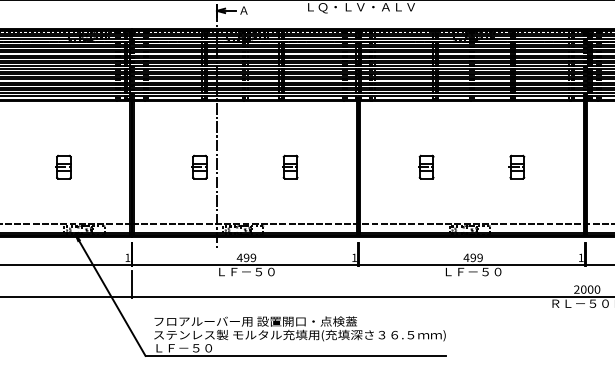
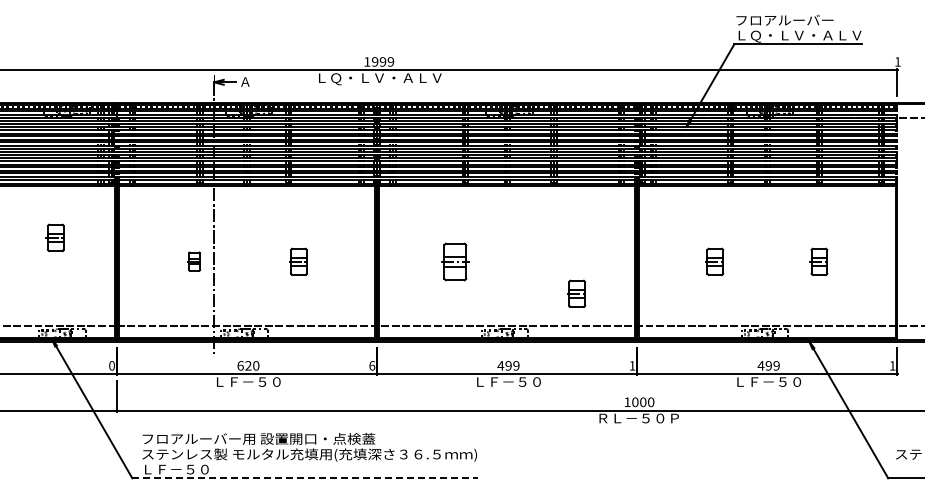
part: (62, 166) -> (54, 237), moved
part: (198, 166) -> (193, 261), size x0.7
part: (426, 166) -> (454, 261), size x1.4
part: (516, 166) -> (576, 293), moved
text: (127, 257) -> (111, 365), 1 -> 0
text: (246, 257) -> (248, 365), 499 -> 620
text: (354, 257) -> (372, 365), 1 -> 6
text: (576, 288) -> (627, 401), 2000 -> 1000
line: (295, 356) -> (304, 478), solid -> dashed

